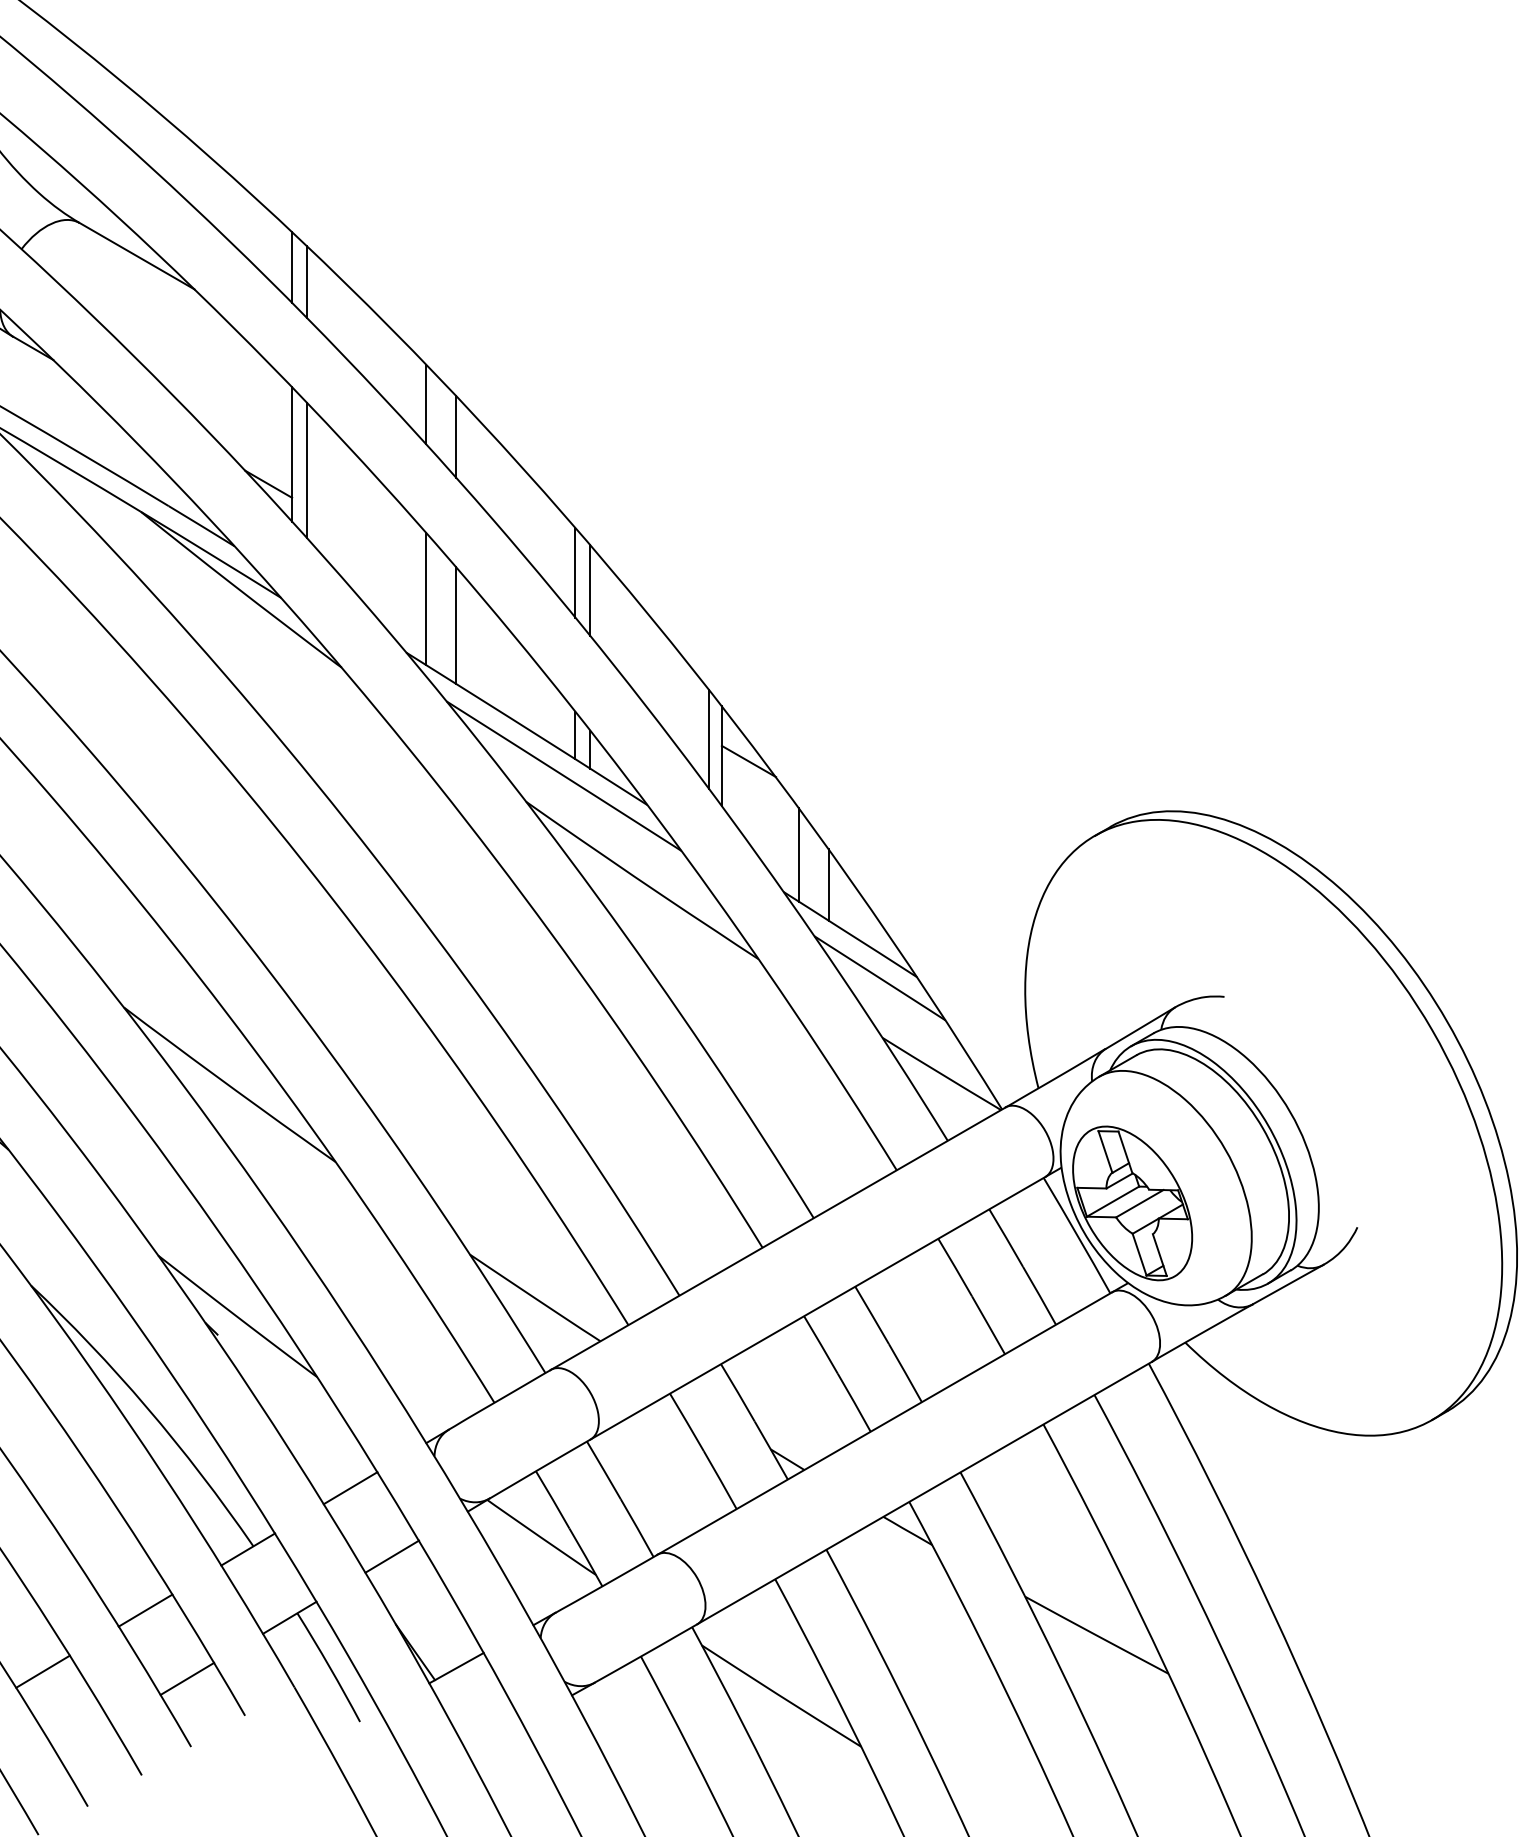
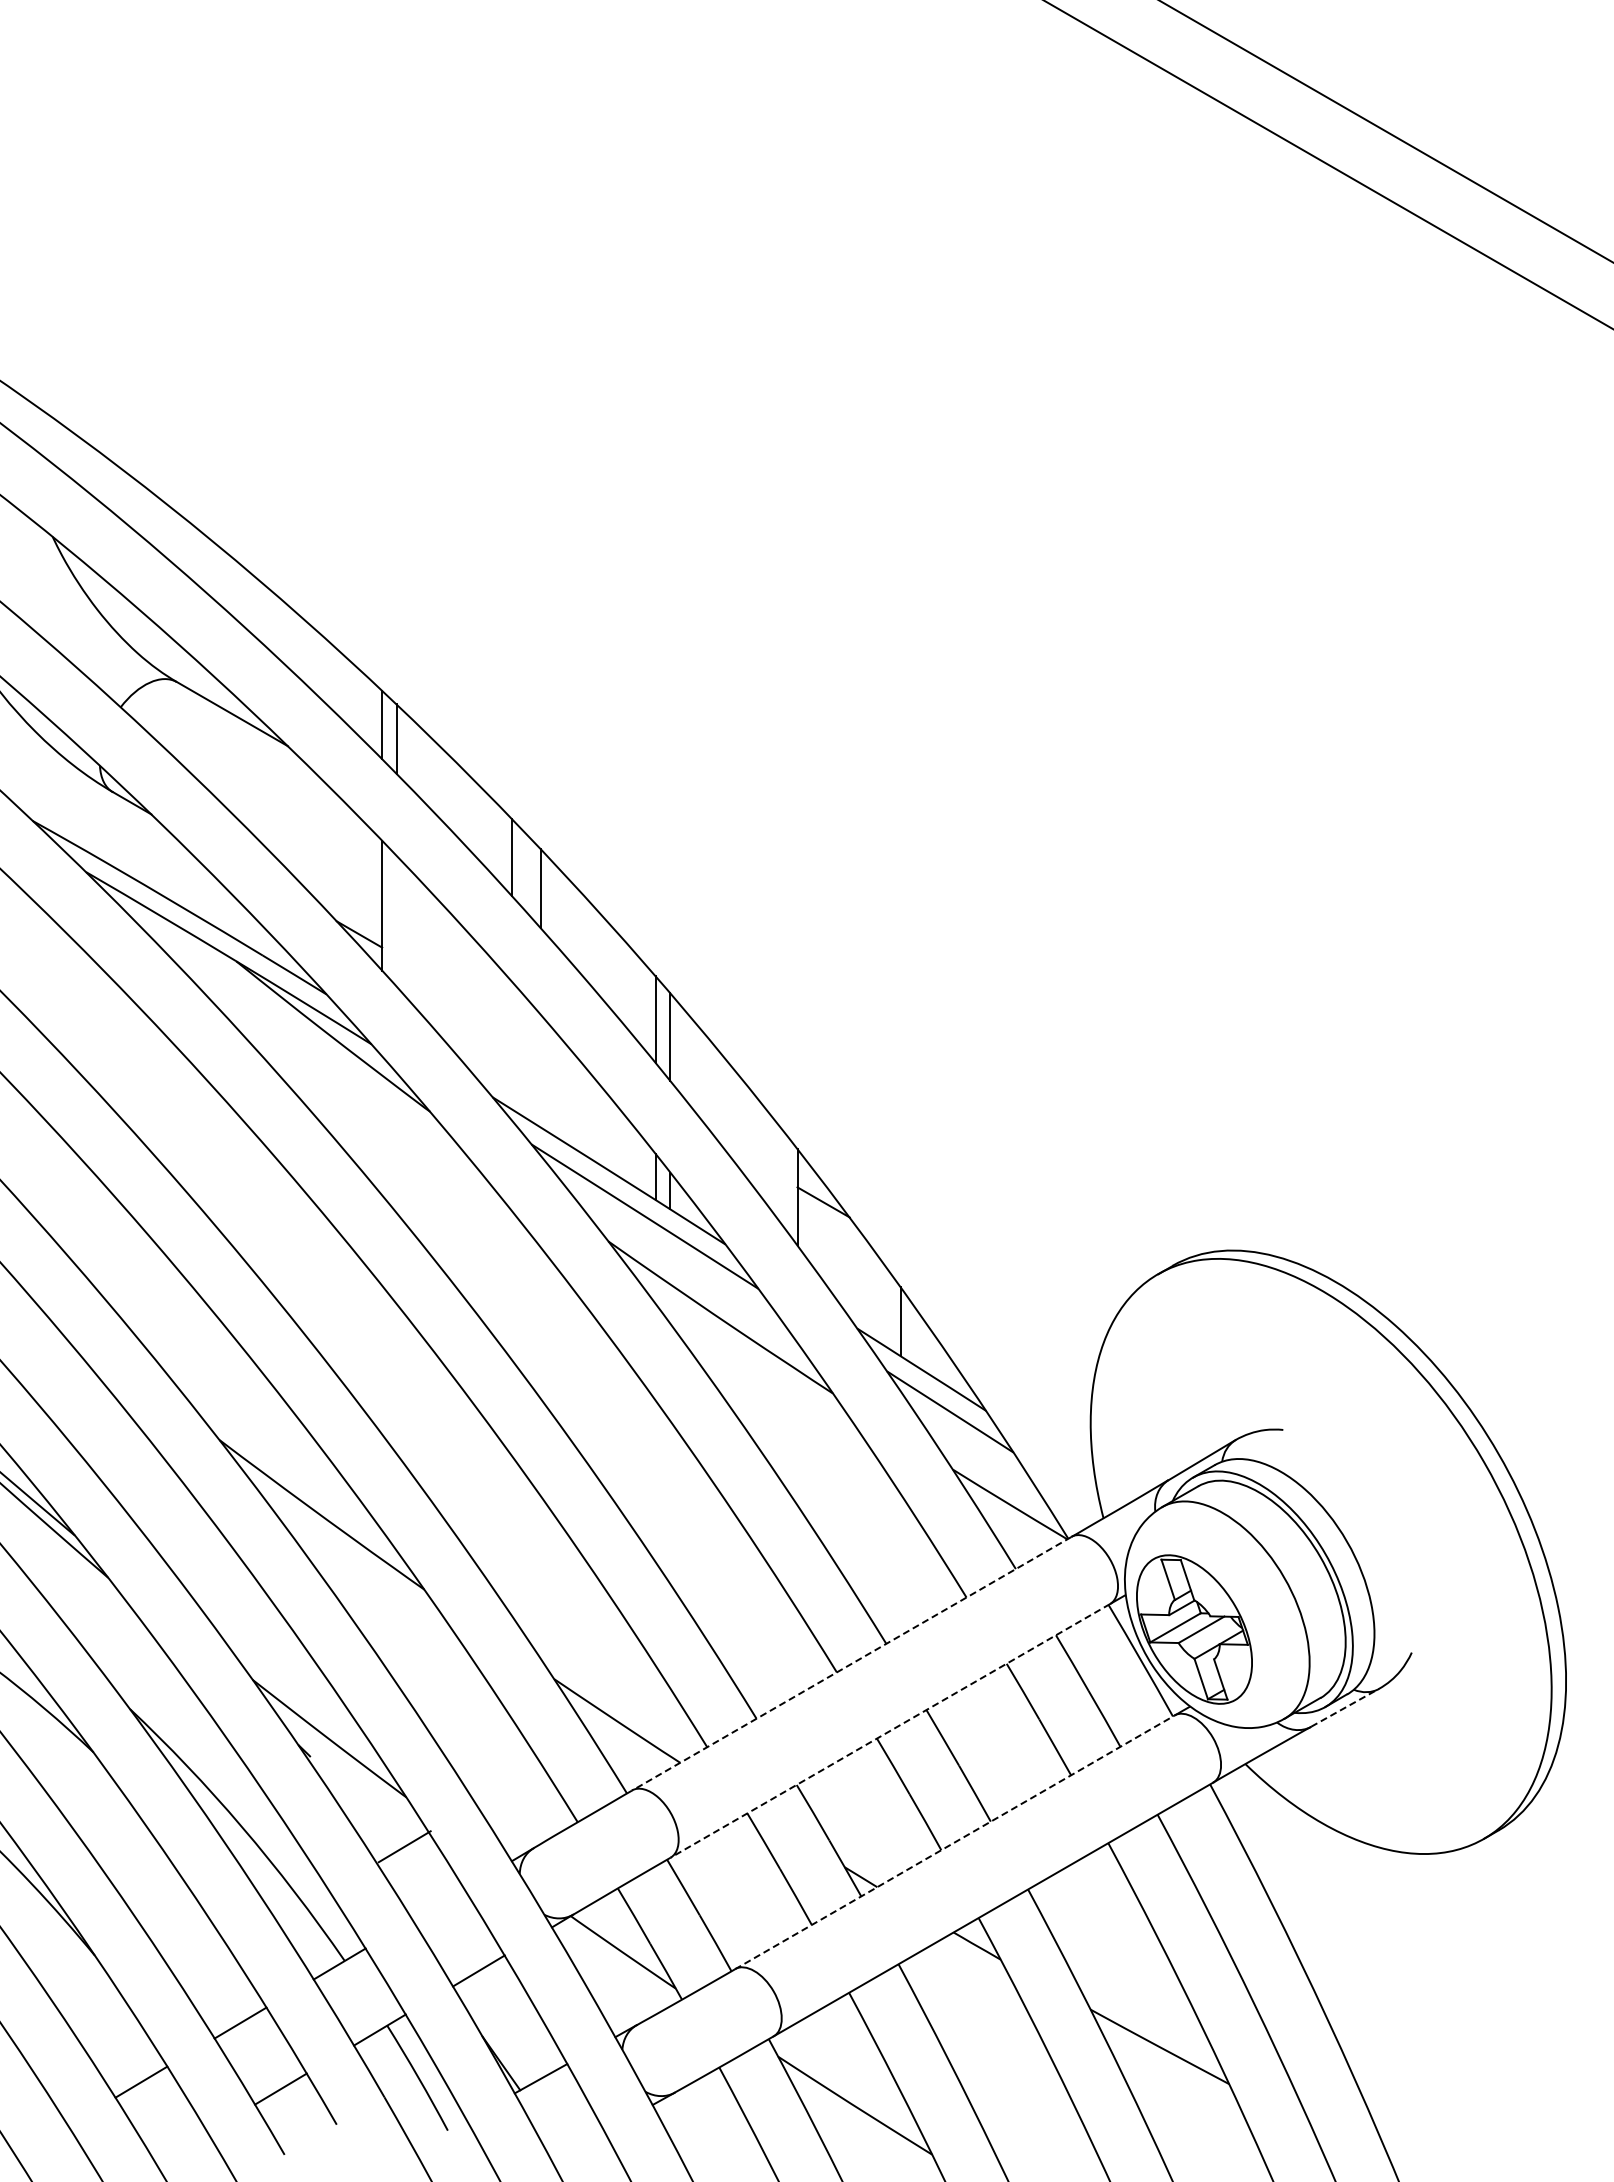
line: (306, 469) -> (396, 920), removed
line: (425, 599) -> (511, 1045), removed
line: (455, 624) -> (540, 1070), removed
line: (709, 739) -> (785, 1181), removed
line: (799, 854) -> (872, 1292), removed
line: (777, 1238) -> (851, 1663), solid -> dashed
line: (1288, 1284) -> (1345, 1707), solid -> dashed
line: (818, 1307) -> (890, 1730), solid -> dashed
line: (884, 1423) -> (954, 1842), solid -> dashed
line: (350, 1487) -> (404, 1846), moved

